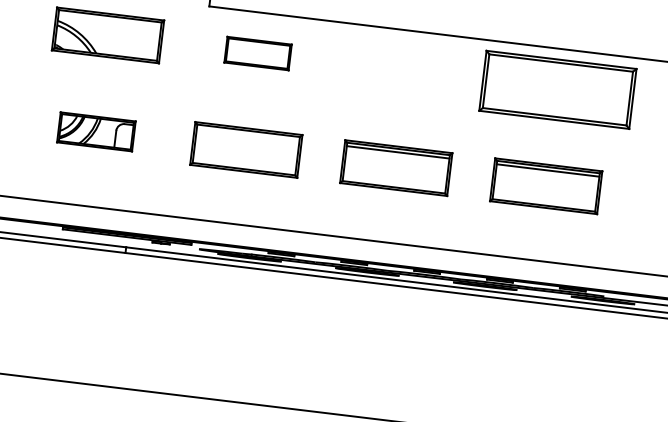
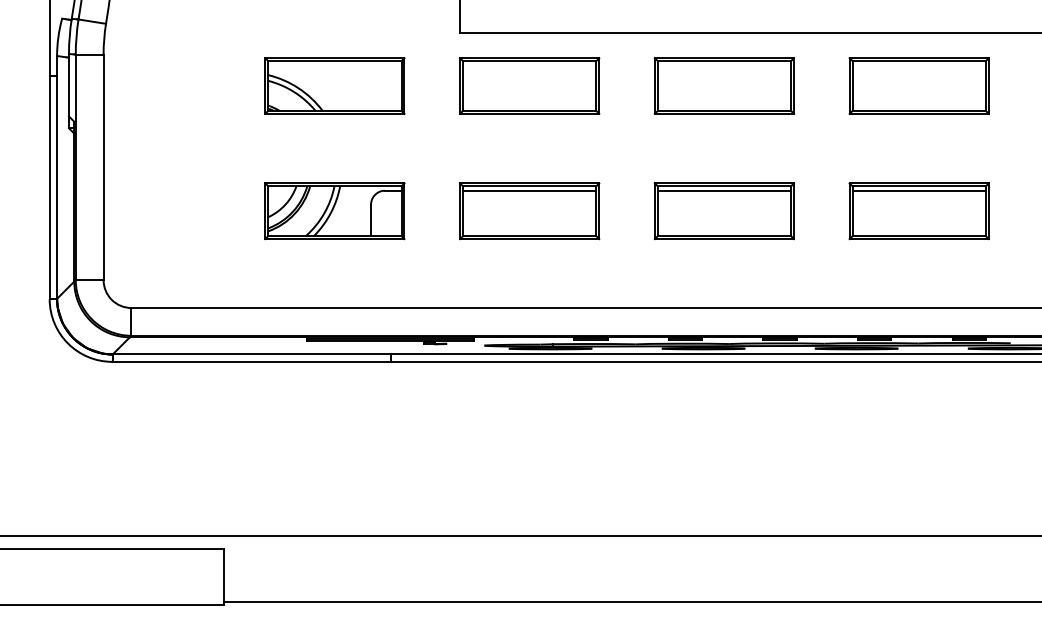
part: (257, 53) -> (529, 85), size x1.67
part: (408, 71) -> (724, 85), added
part: (557, 89) -> (918, 85), size x0.71
part: (96, 132) -> (334, 211), size x1.43
line: (248, 134) -> (529, 190), added

